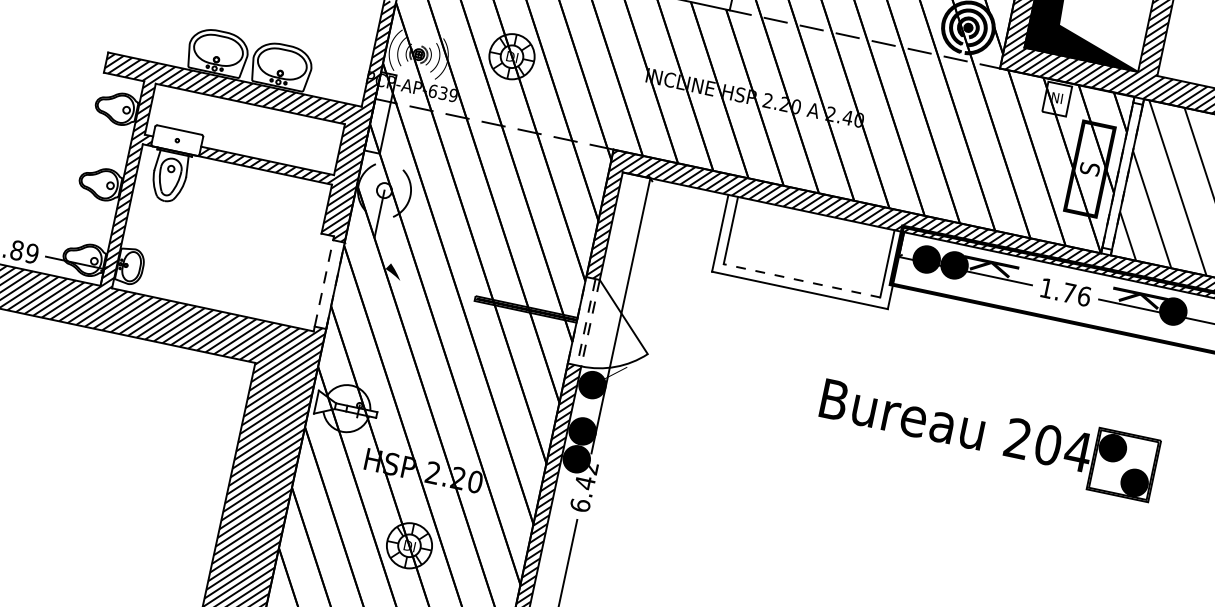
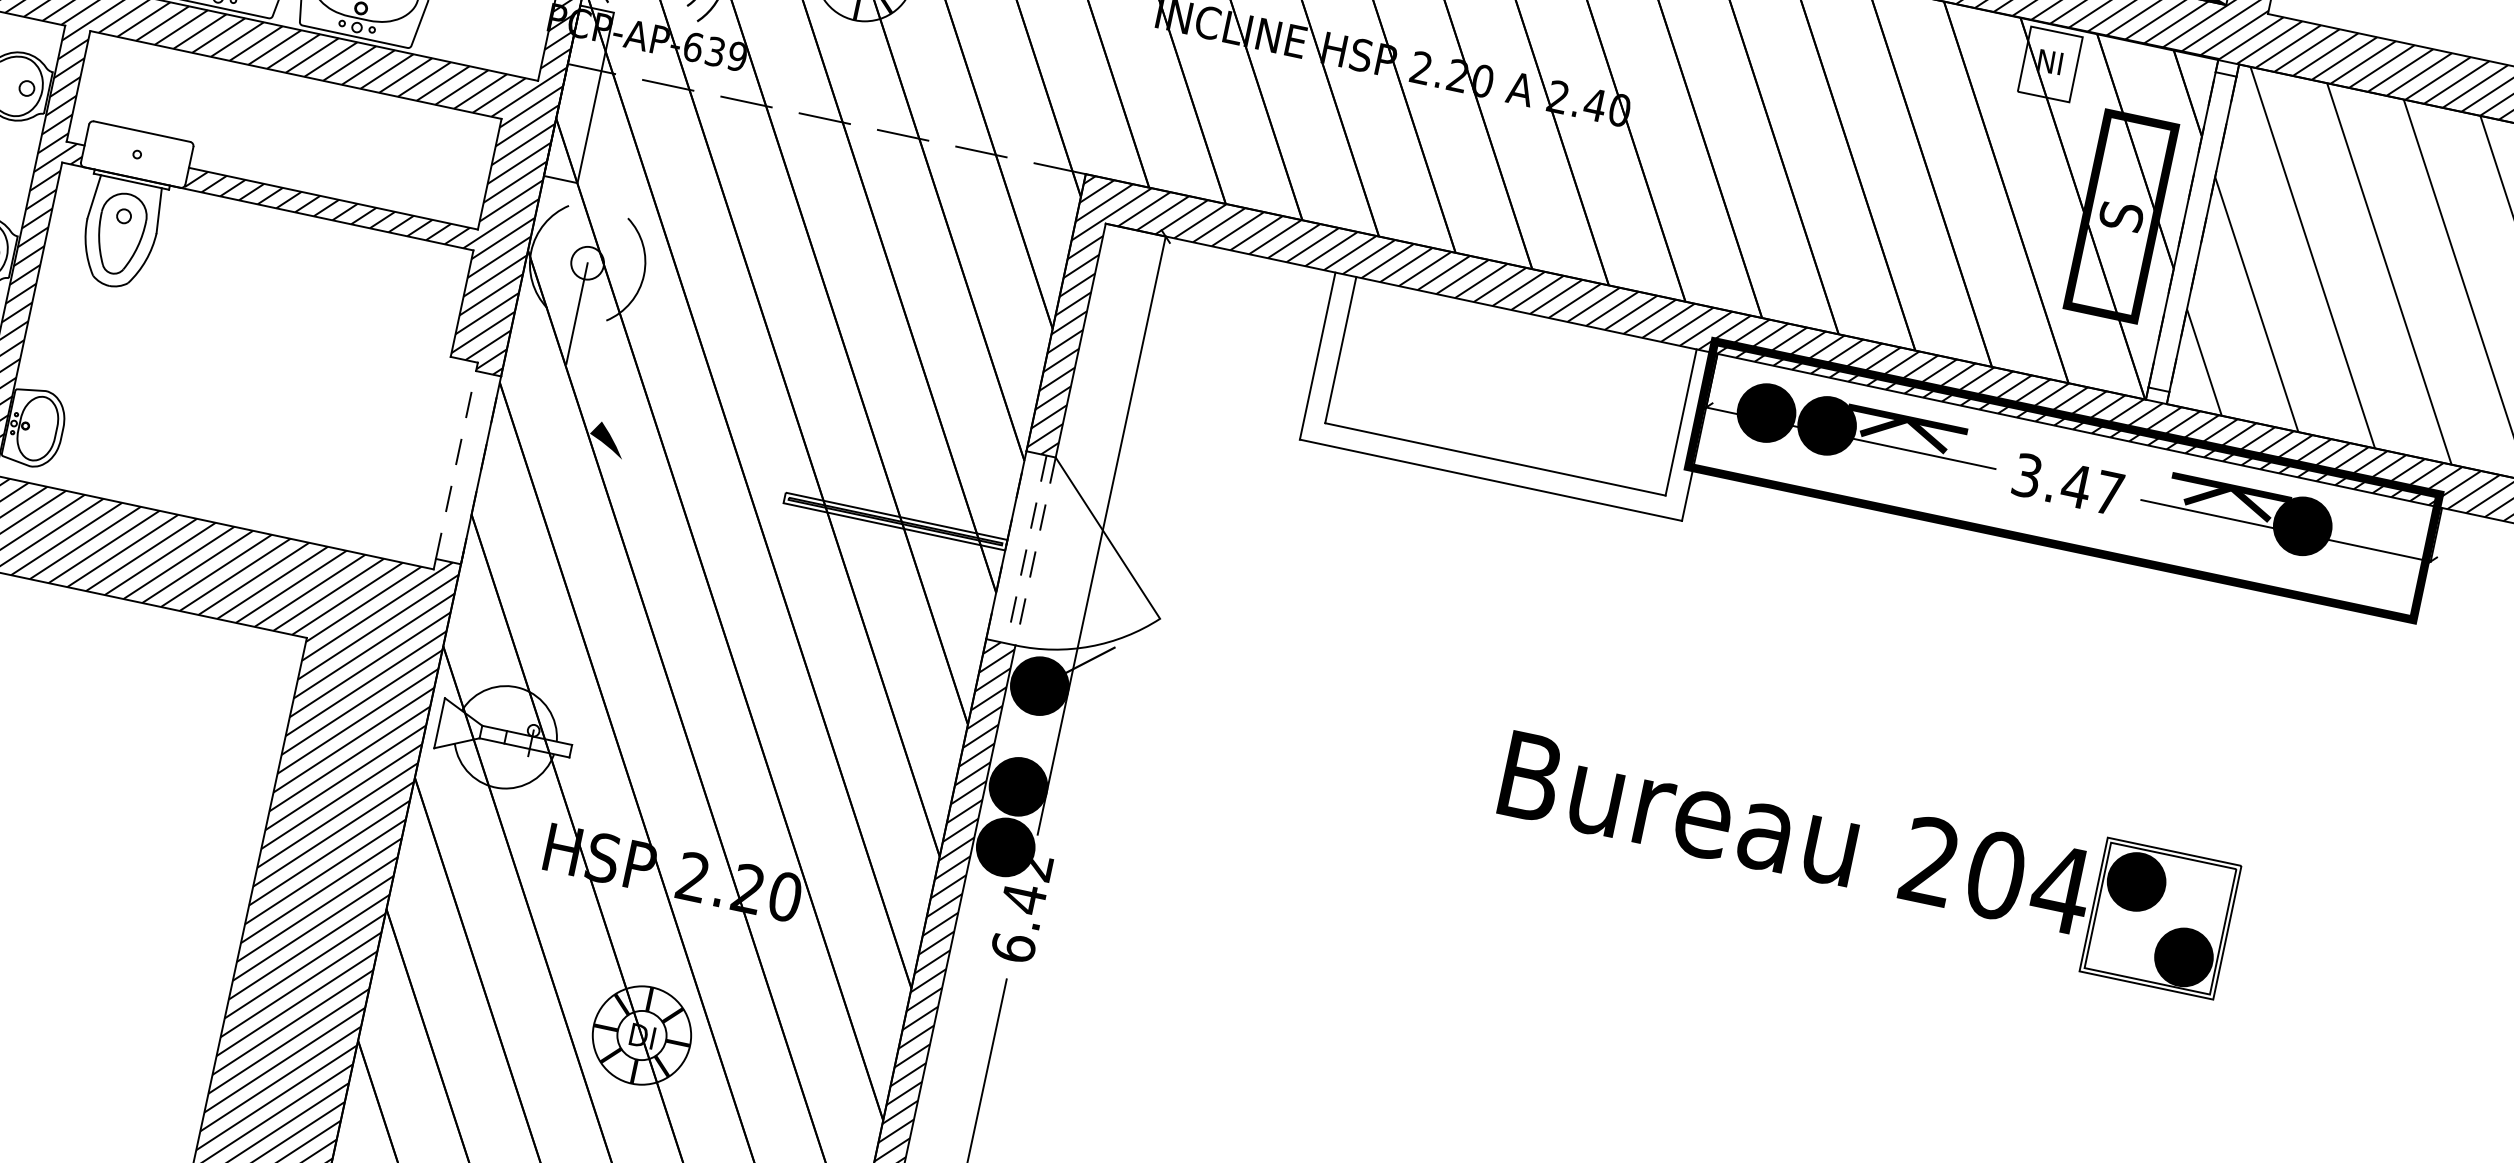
line: (801, 280) -> (1494, 458), dashed -> solid
text: (1065, 292) -> (2068, 484), 1.76 -> 3.47
part: (982, 438) -> (1853, 860), moved

